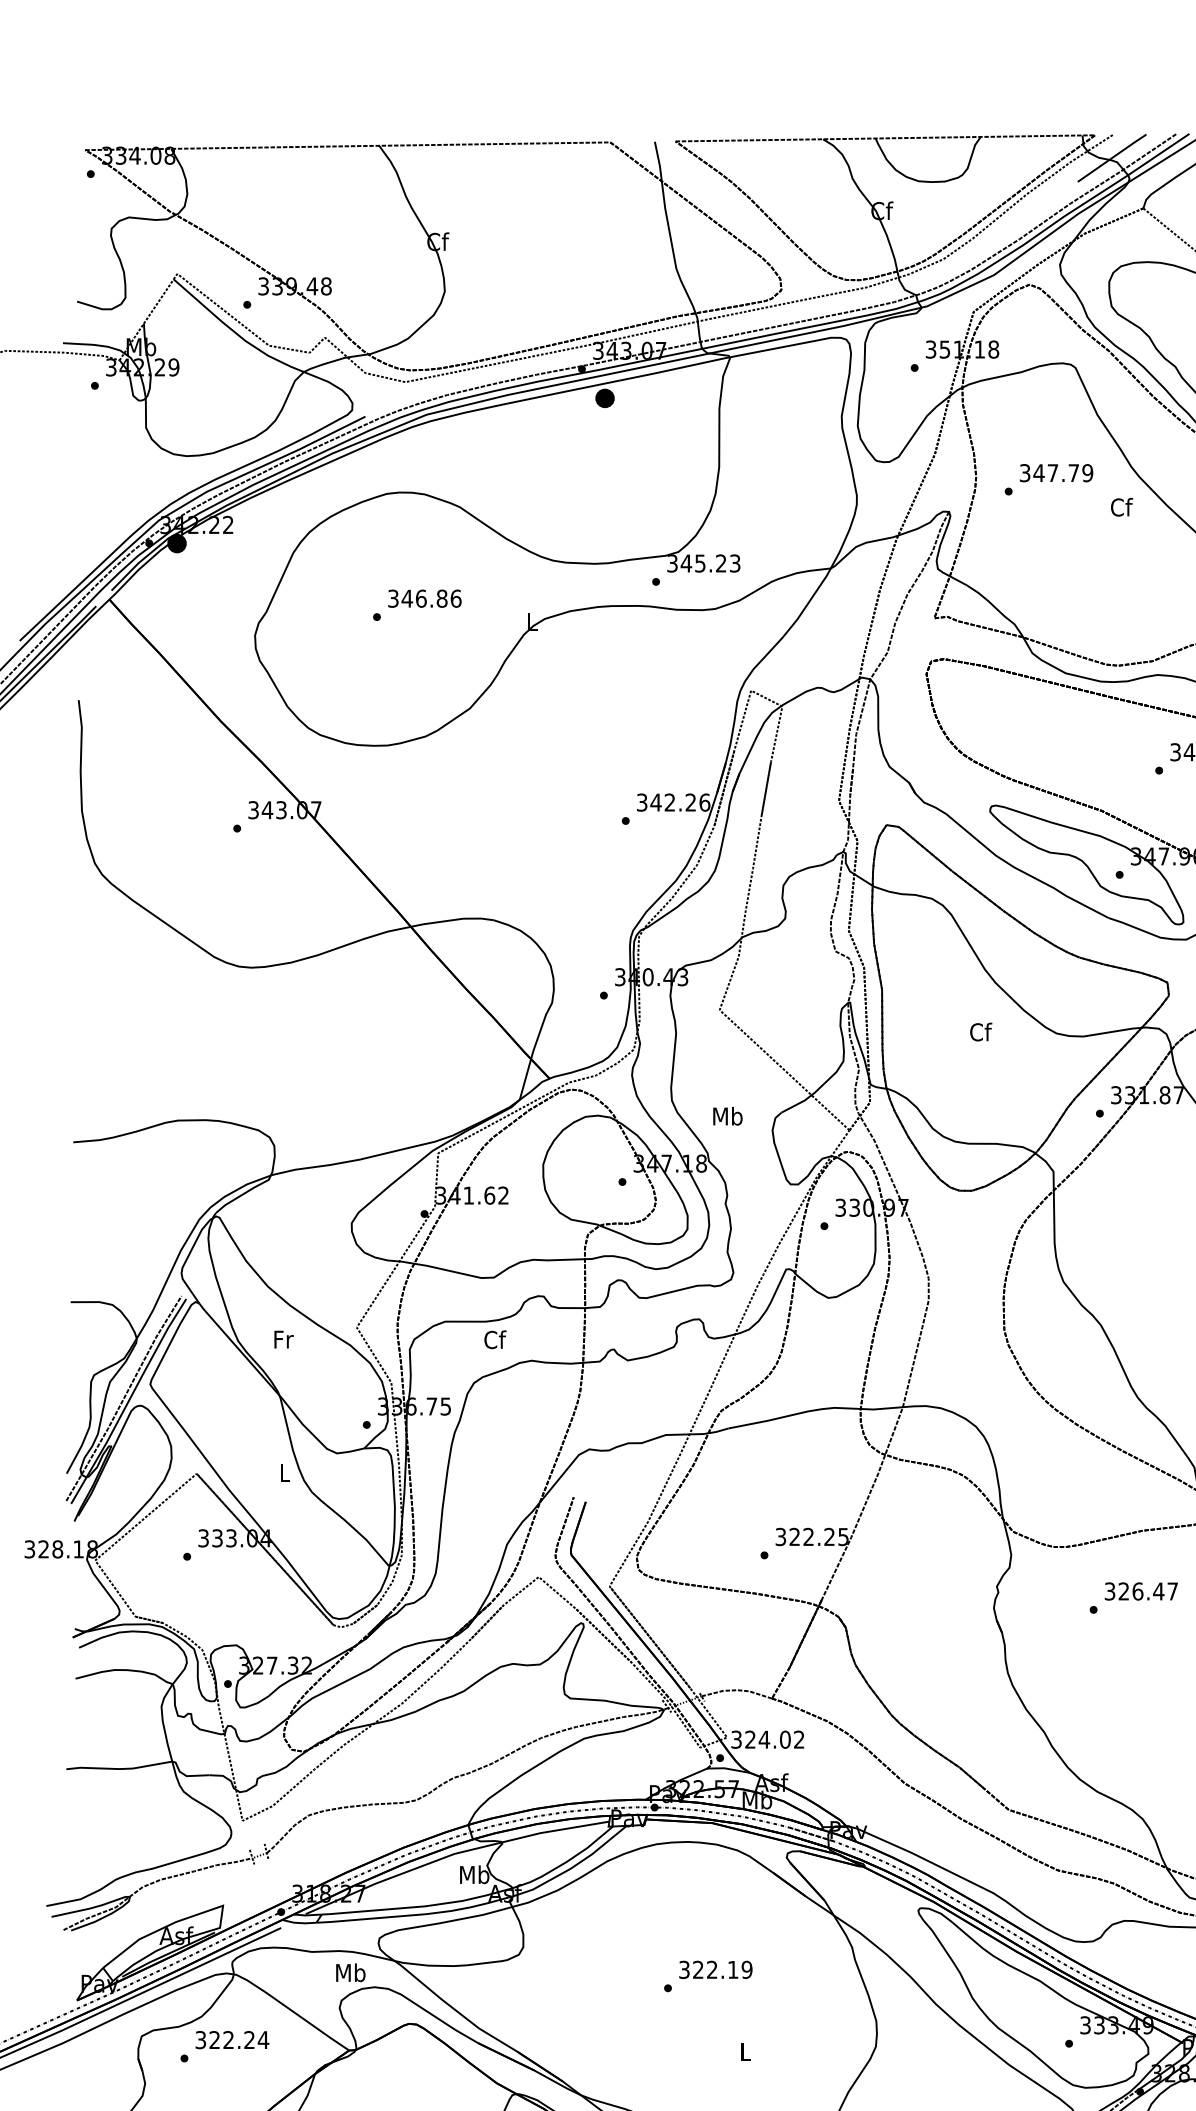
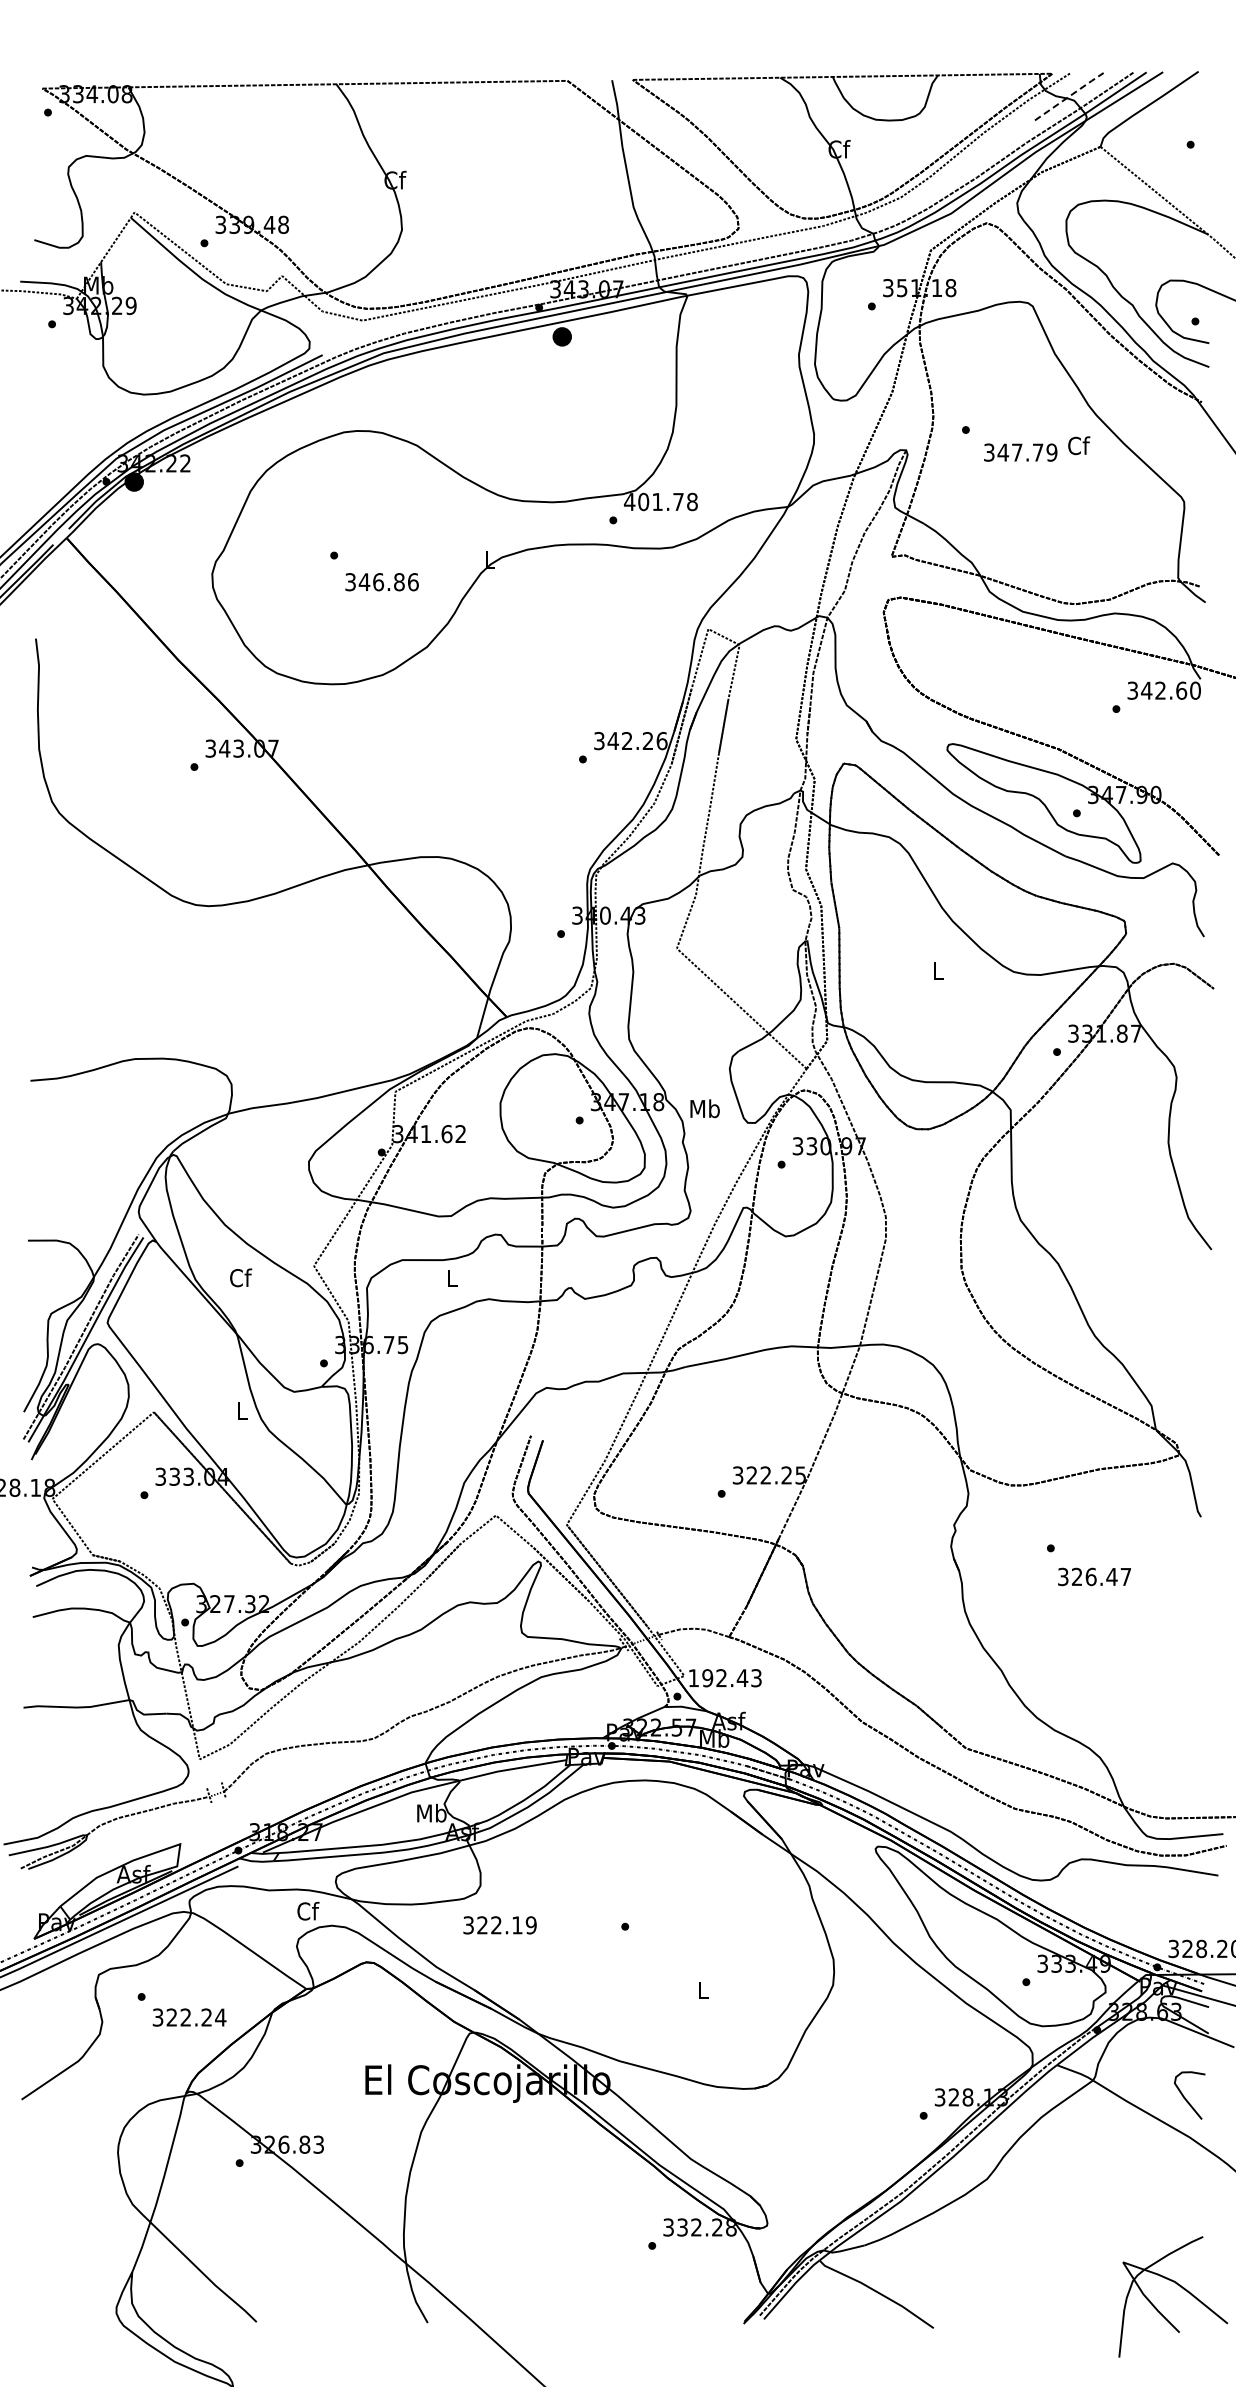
line: (1112, 158) -> (1069, 96), solid -> dashed
text: (1056, 473) -> (1020, 452), moved
text: (703, 563) -> (660, 501), 345.23 -> 401.78
text: (424, 599) -> (381, 582), moved
text: (981, 1032) -> (938, 970), Cf -> L
text: (727, 1116) -> (704, 1108), moved
text: (284, 1339) -> (241, 1277), Fr -> Cf
text: (495, 1339) -> (452, 1277), Cf -> L
text: (1141, 1591) -> (1094, 1576), moved
text: (767, 1740) -> (724, 1678), 324.02 -> 192.43
text: (715, 1970) -> (499, 1925), moved
text: (350, 1972) -> (307, 1910), Mb -> Cf
text: (232, 2040) -> (189, 2017), moved

